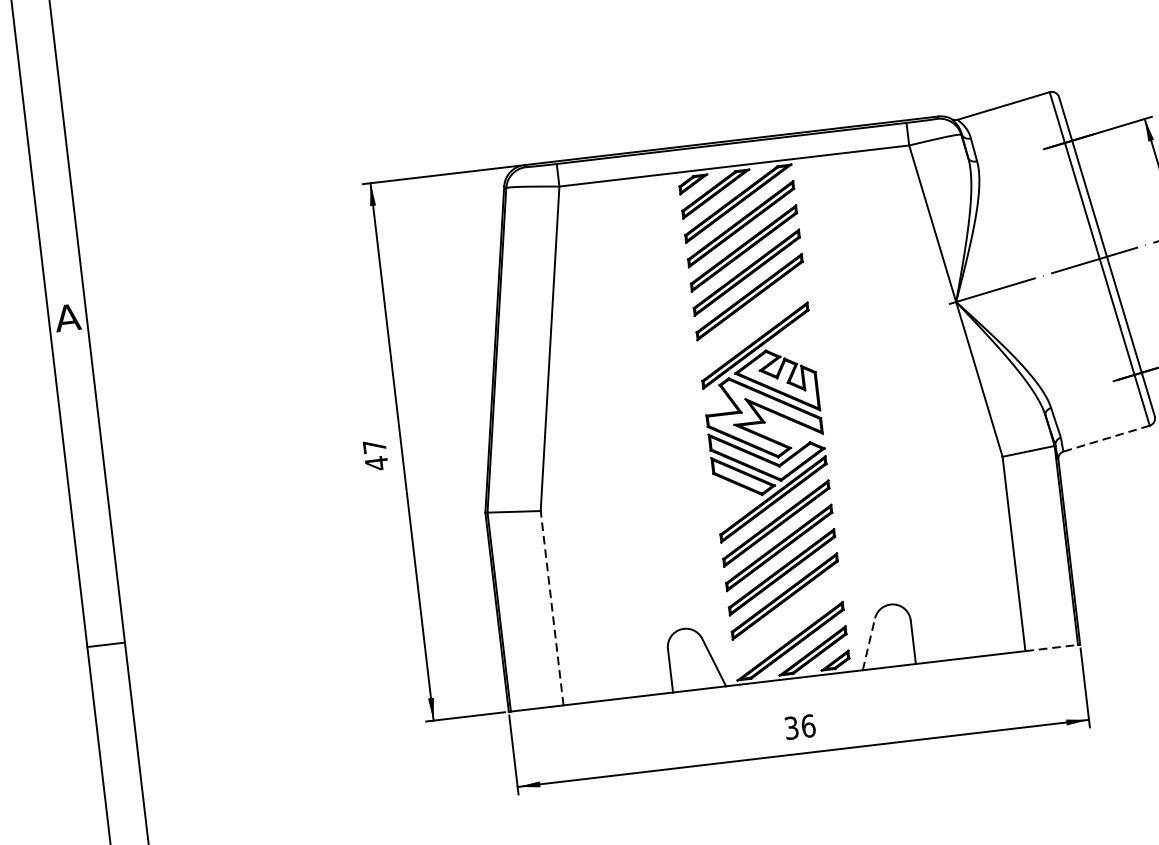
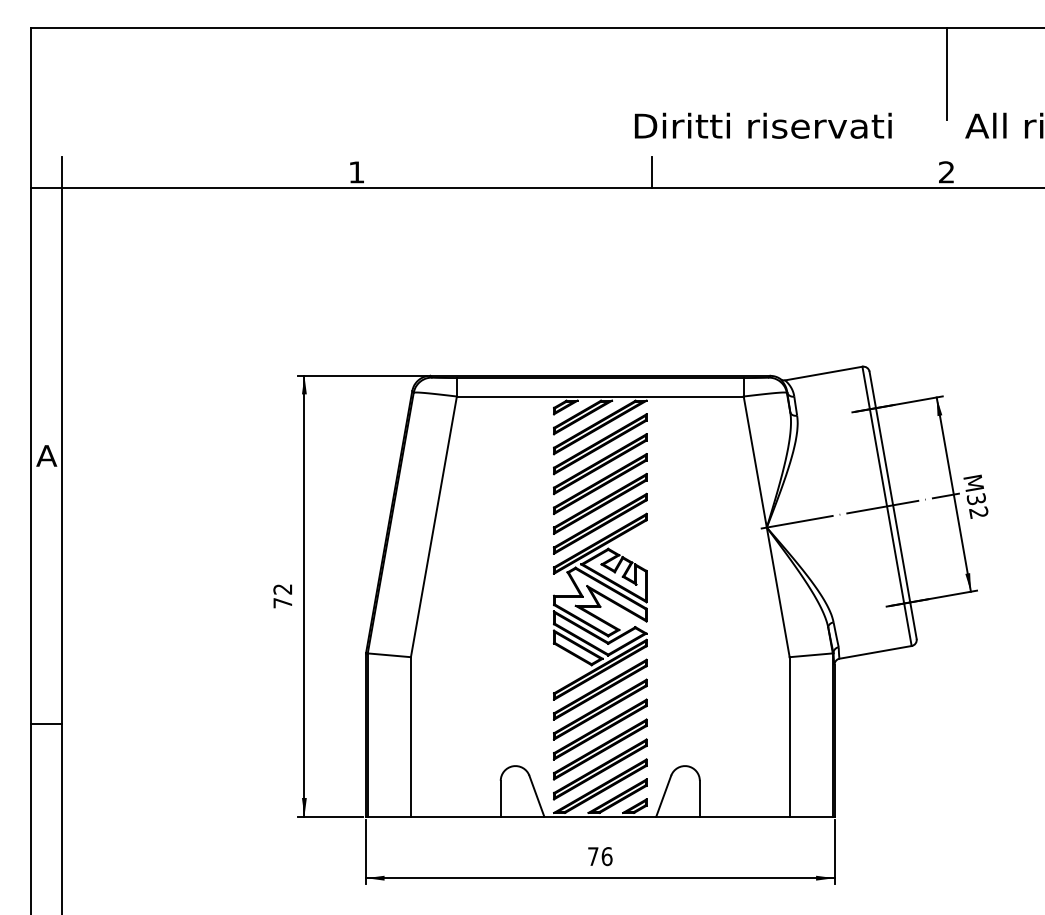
part: (751, 321) -> (599, 523), added
line: (1106, 438) -> (875, 652), dashed -> solid
text: (375, 455) -> (282, 596), 47 -> 72
line: (551, 607) -> (410, 736), dashed -> solid
part: (787, 620) -> (600, 769), added
line: (868, 644) -> (663, 796), dashed -> solid
line: (1052, 647) -> (811, 816), dashed -> solid
text: (791, 727) -> (593, 856), 36 -> 76

